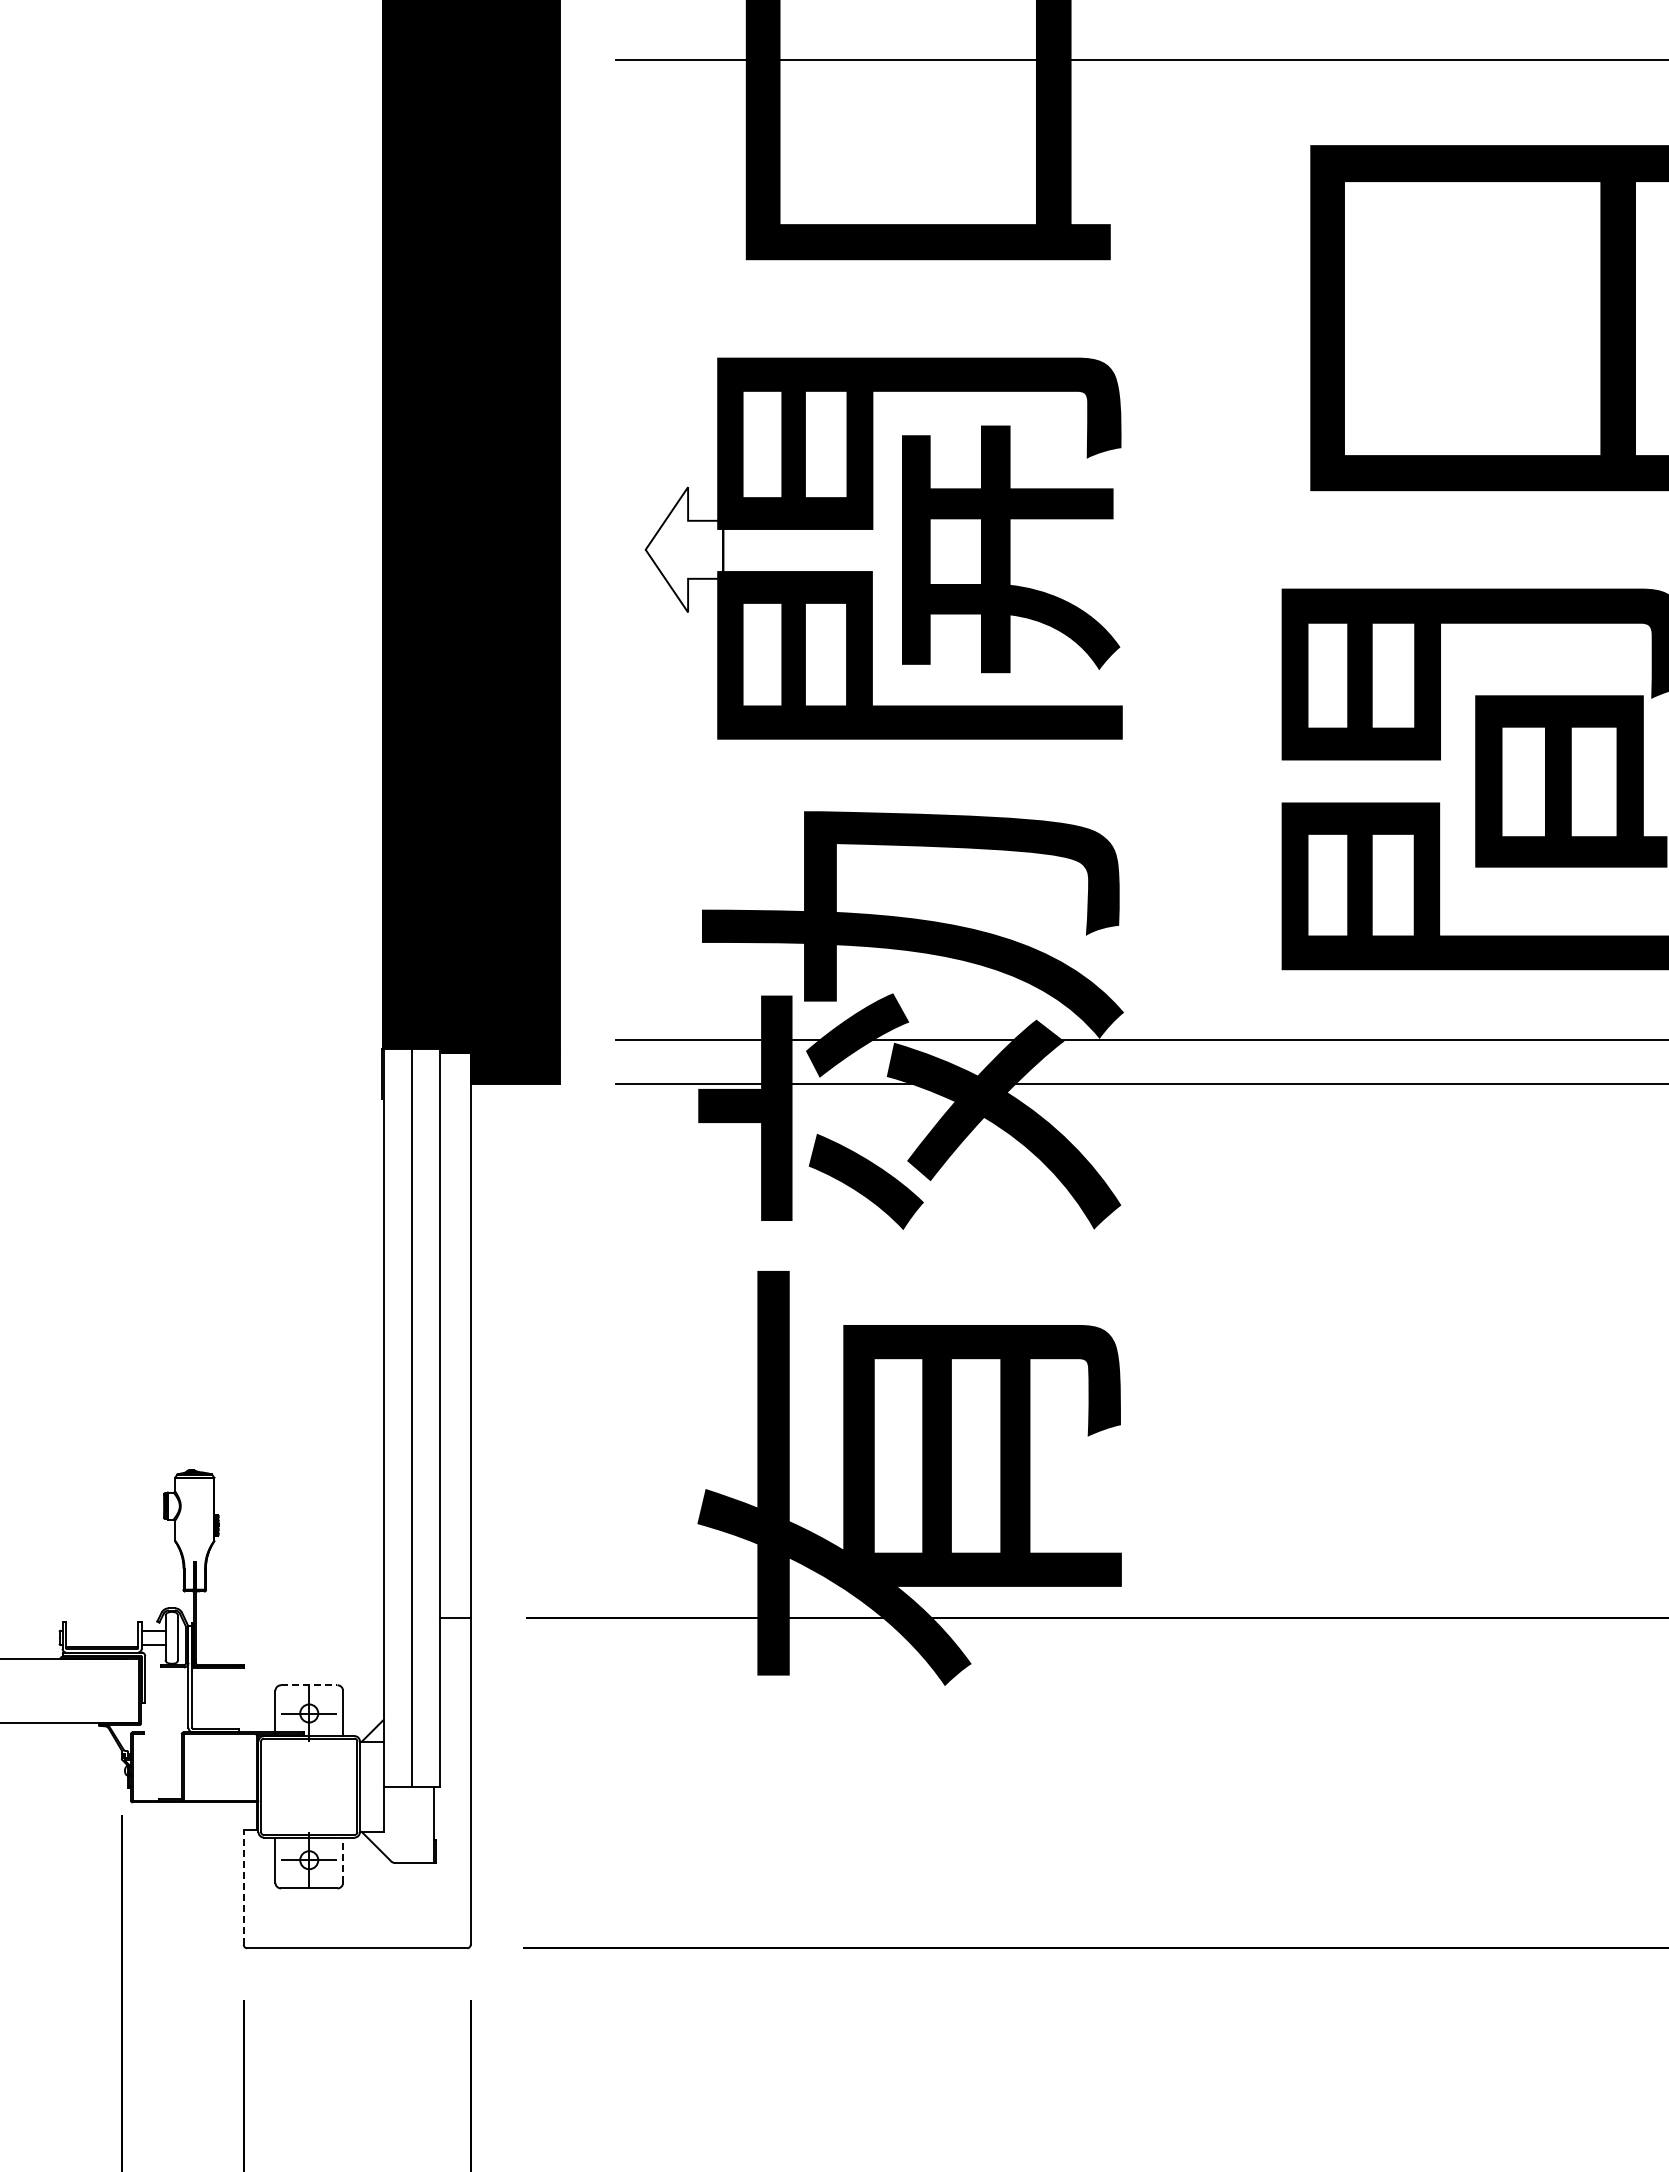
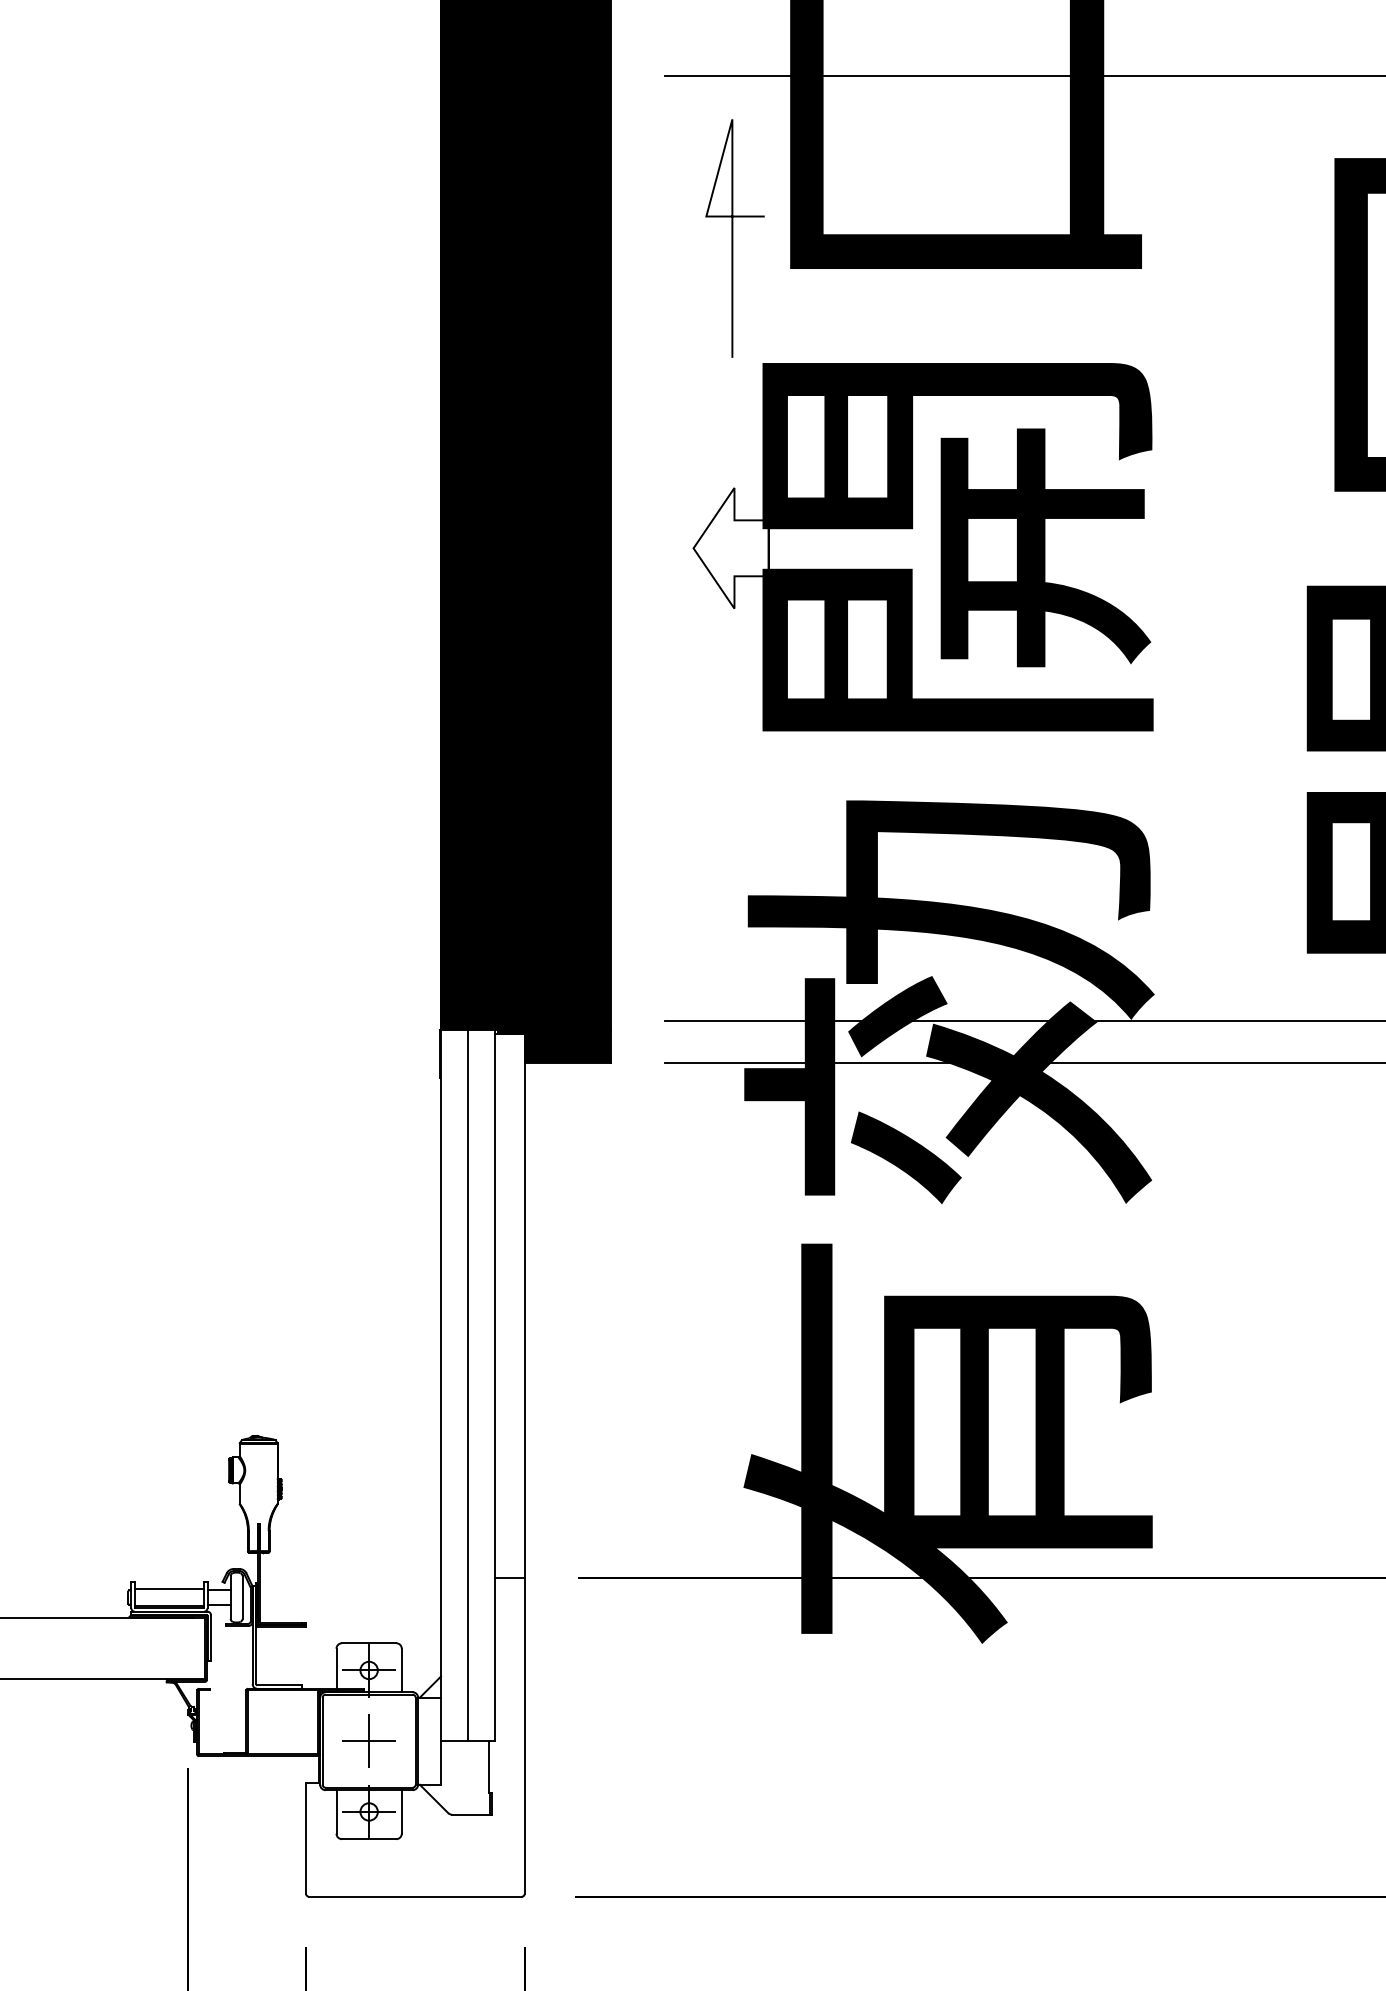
line: (686, 228) -> (732, 238), added
line: (102, 1628) -> (169, 1588), added
line: (309, 1685) -> (369, 1643), dashed -> solid
part: (308, 1786) -> (368, 1740), added
line: (343, 1860) -> (402, 1812), dashed -> solid
line: (243, 1887) -> (305, 1838), dashed -> solid

